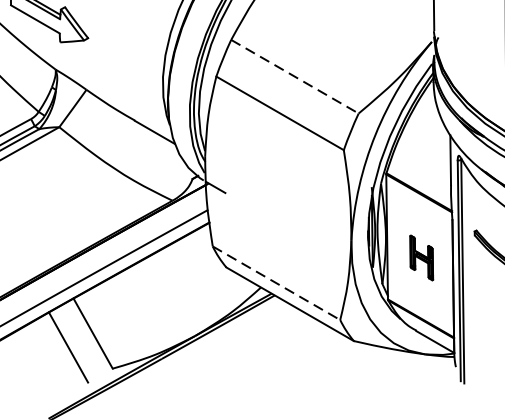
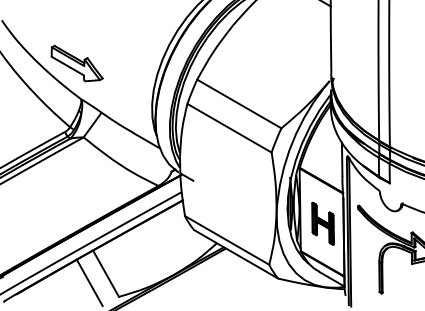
line: (295, 77) -> (239, 104), dashed -> solid
part: (420, 257) -> (322, 223), size x1.43
line: (277, 283) -> (227, 240), dashed -> solid

